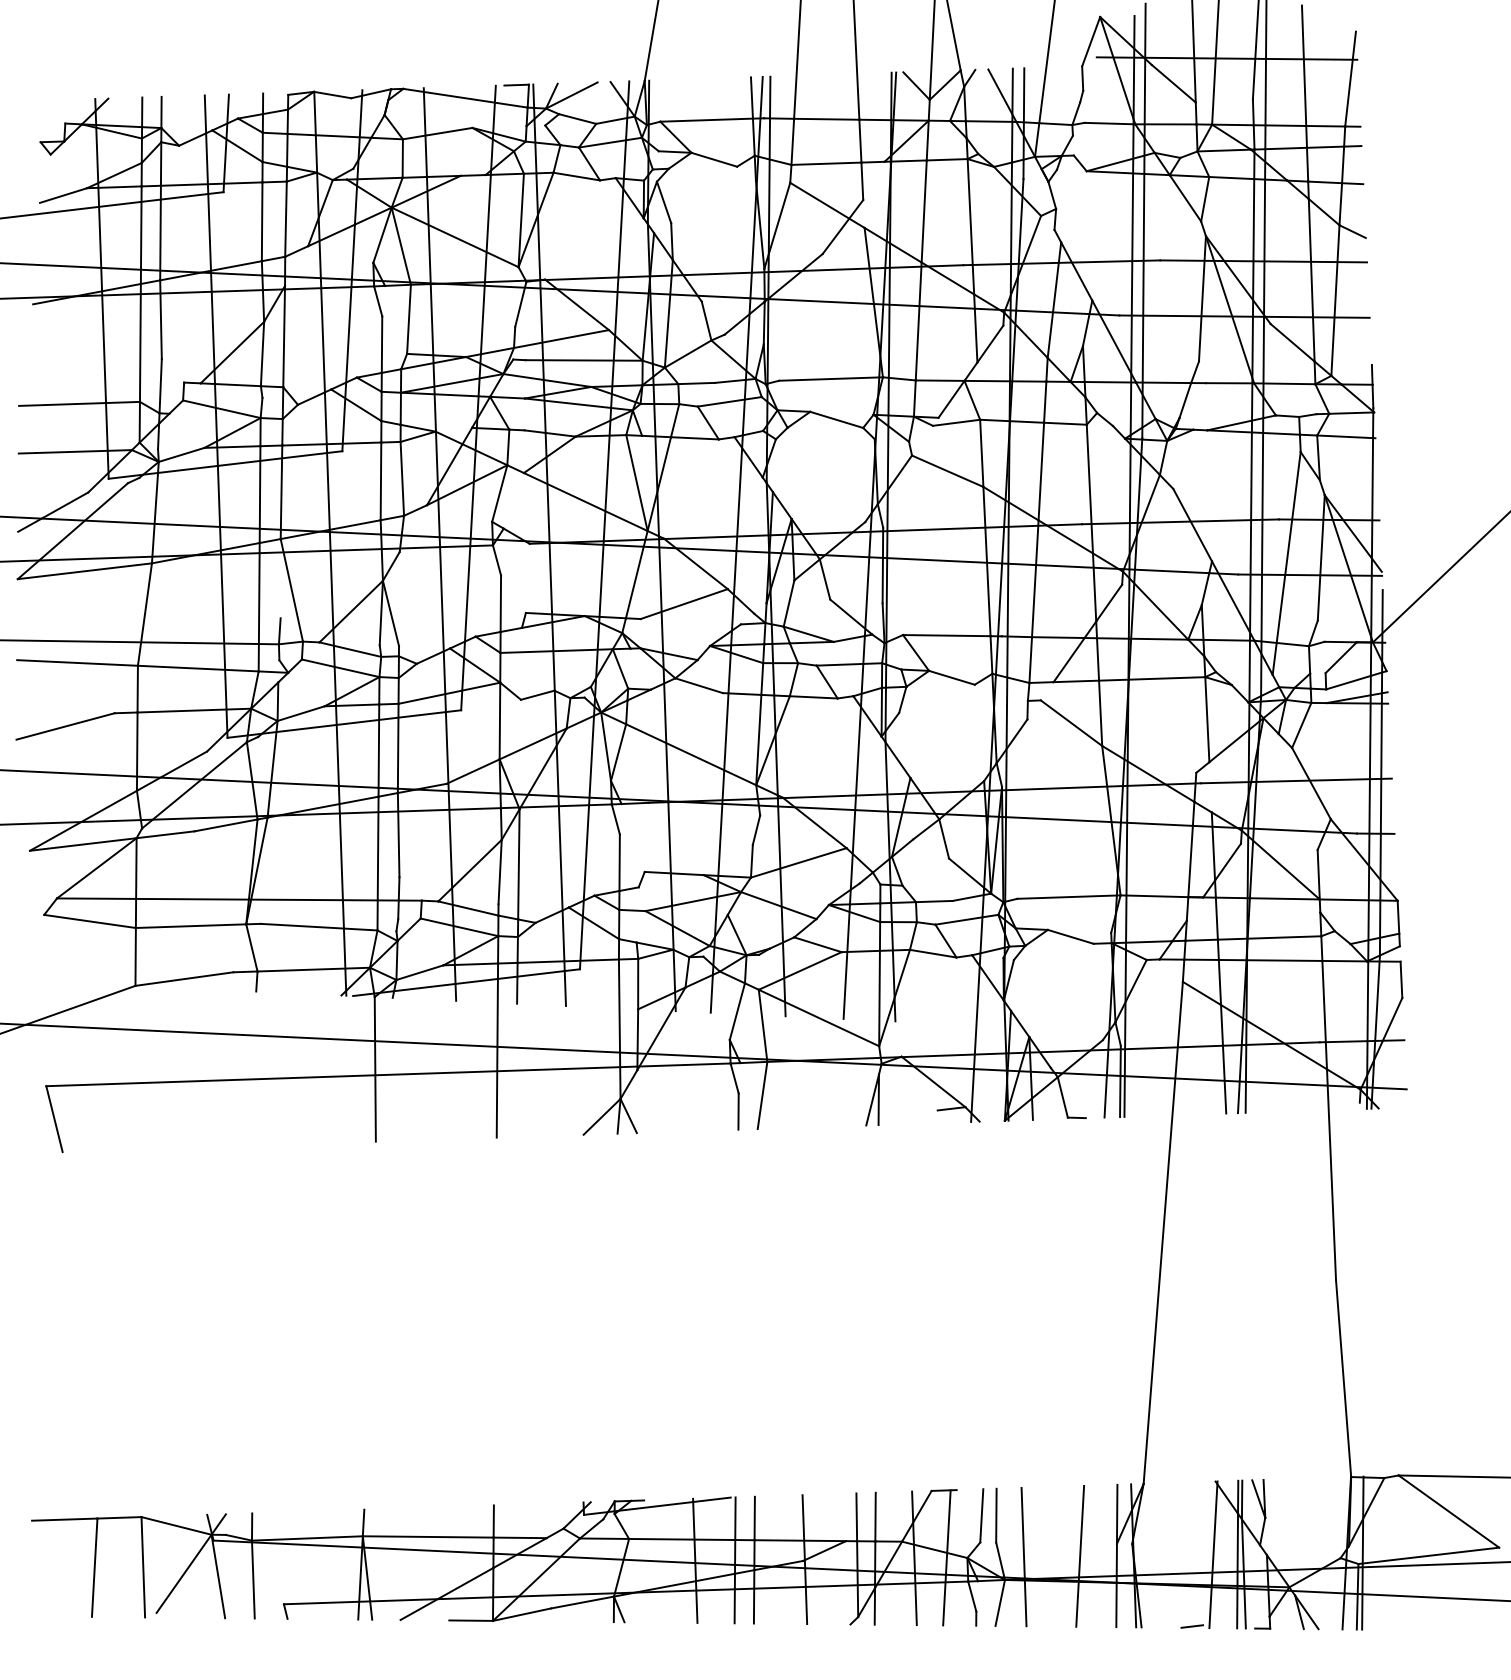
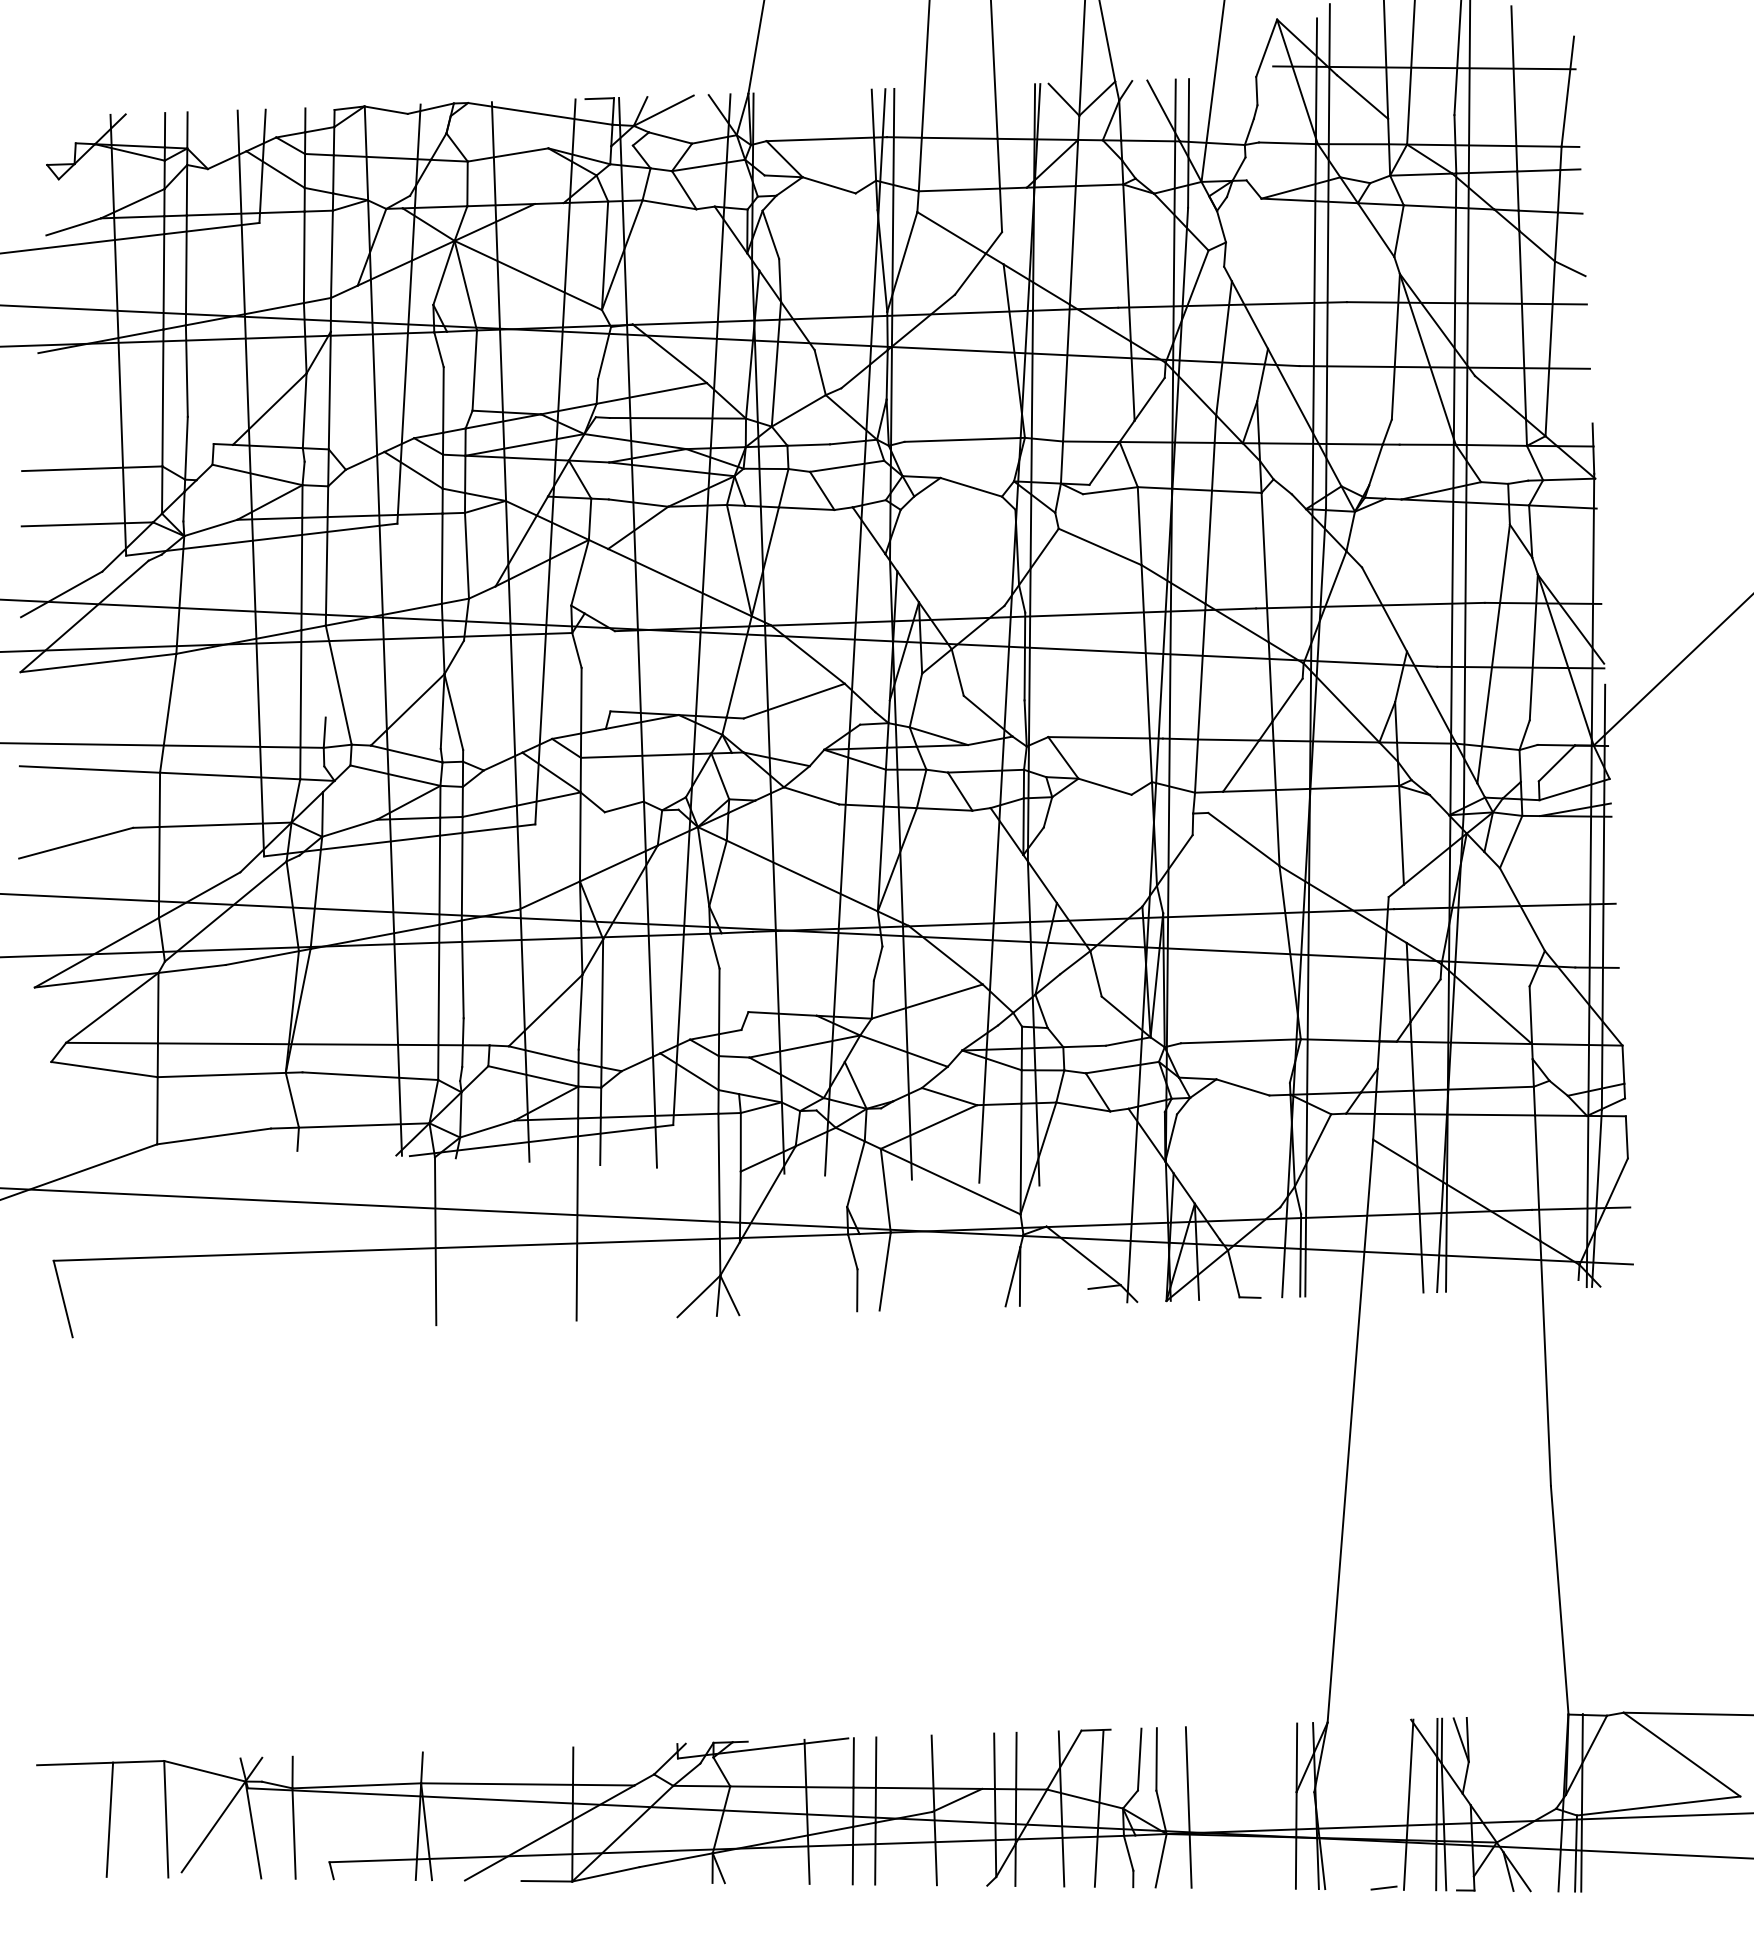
line: (1080, 1555) -> (1254, 1805), removed

